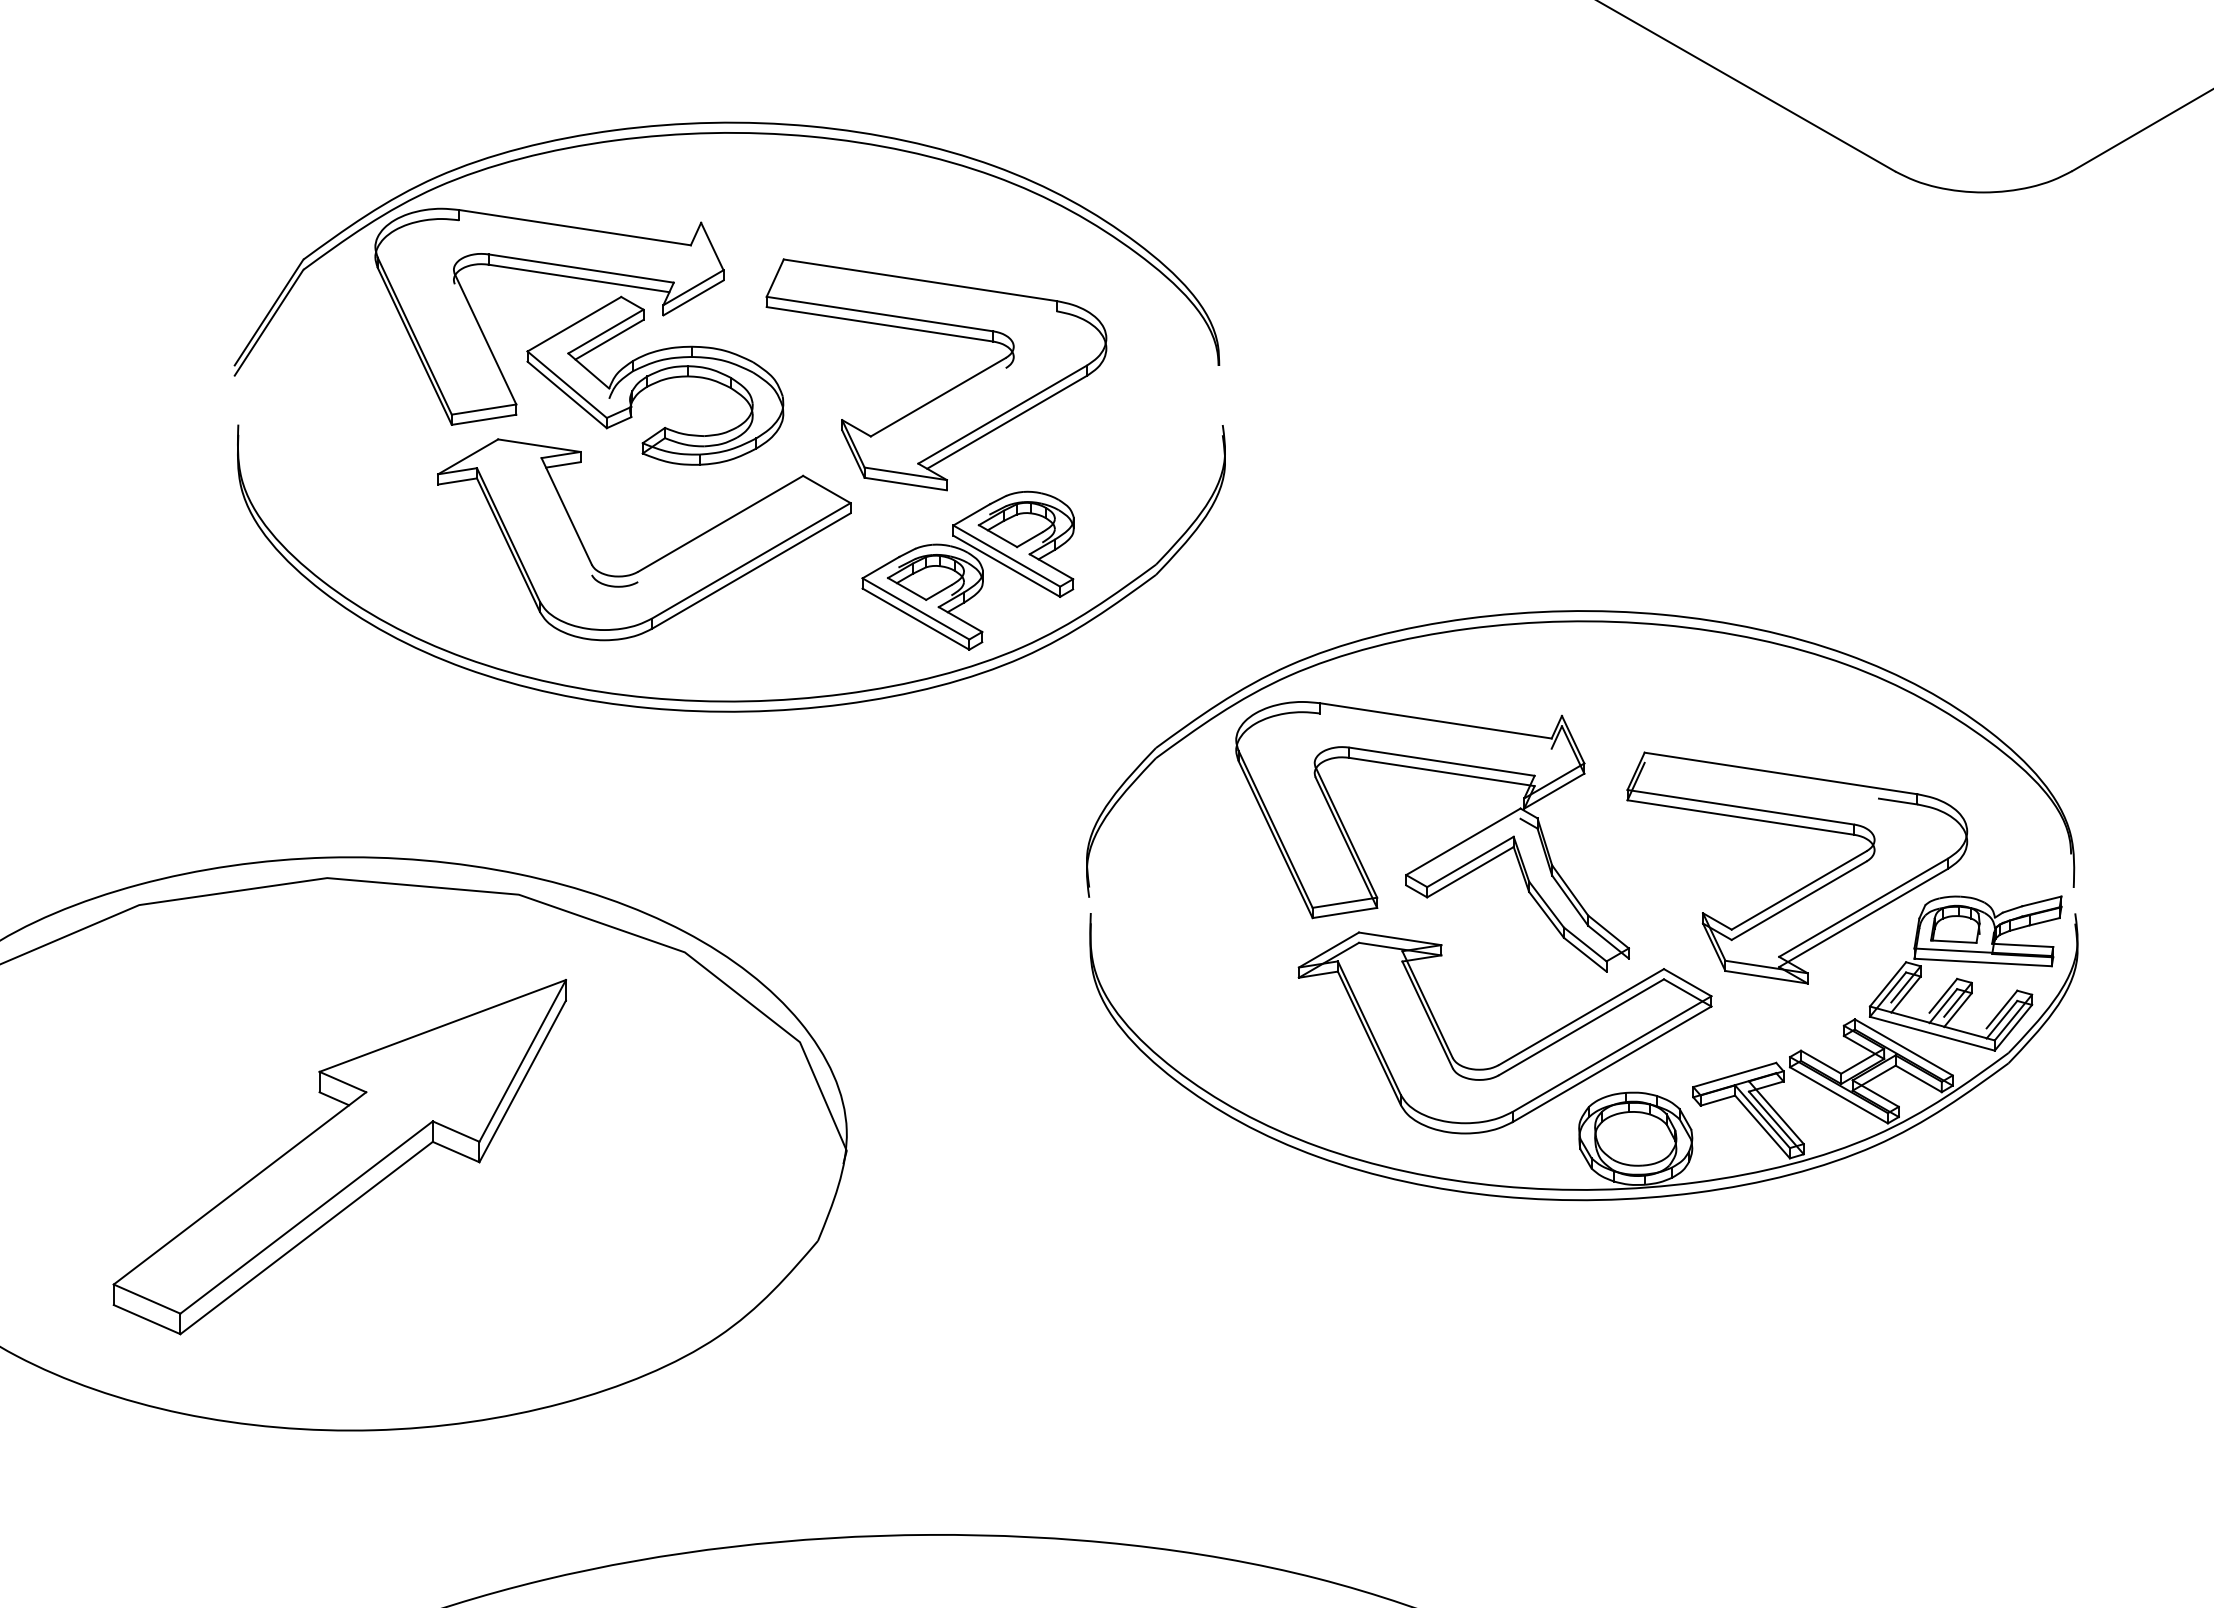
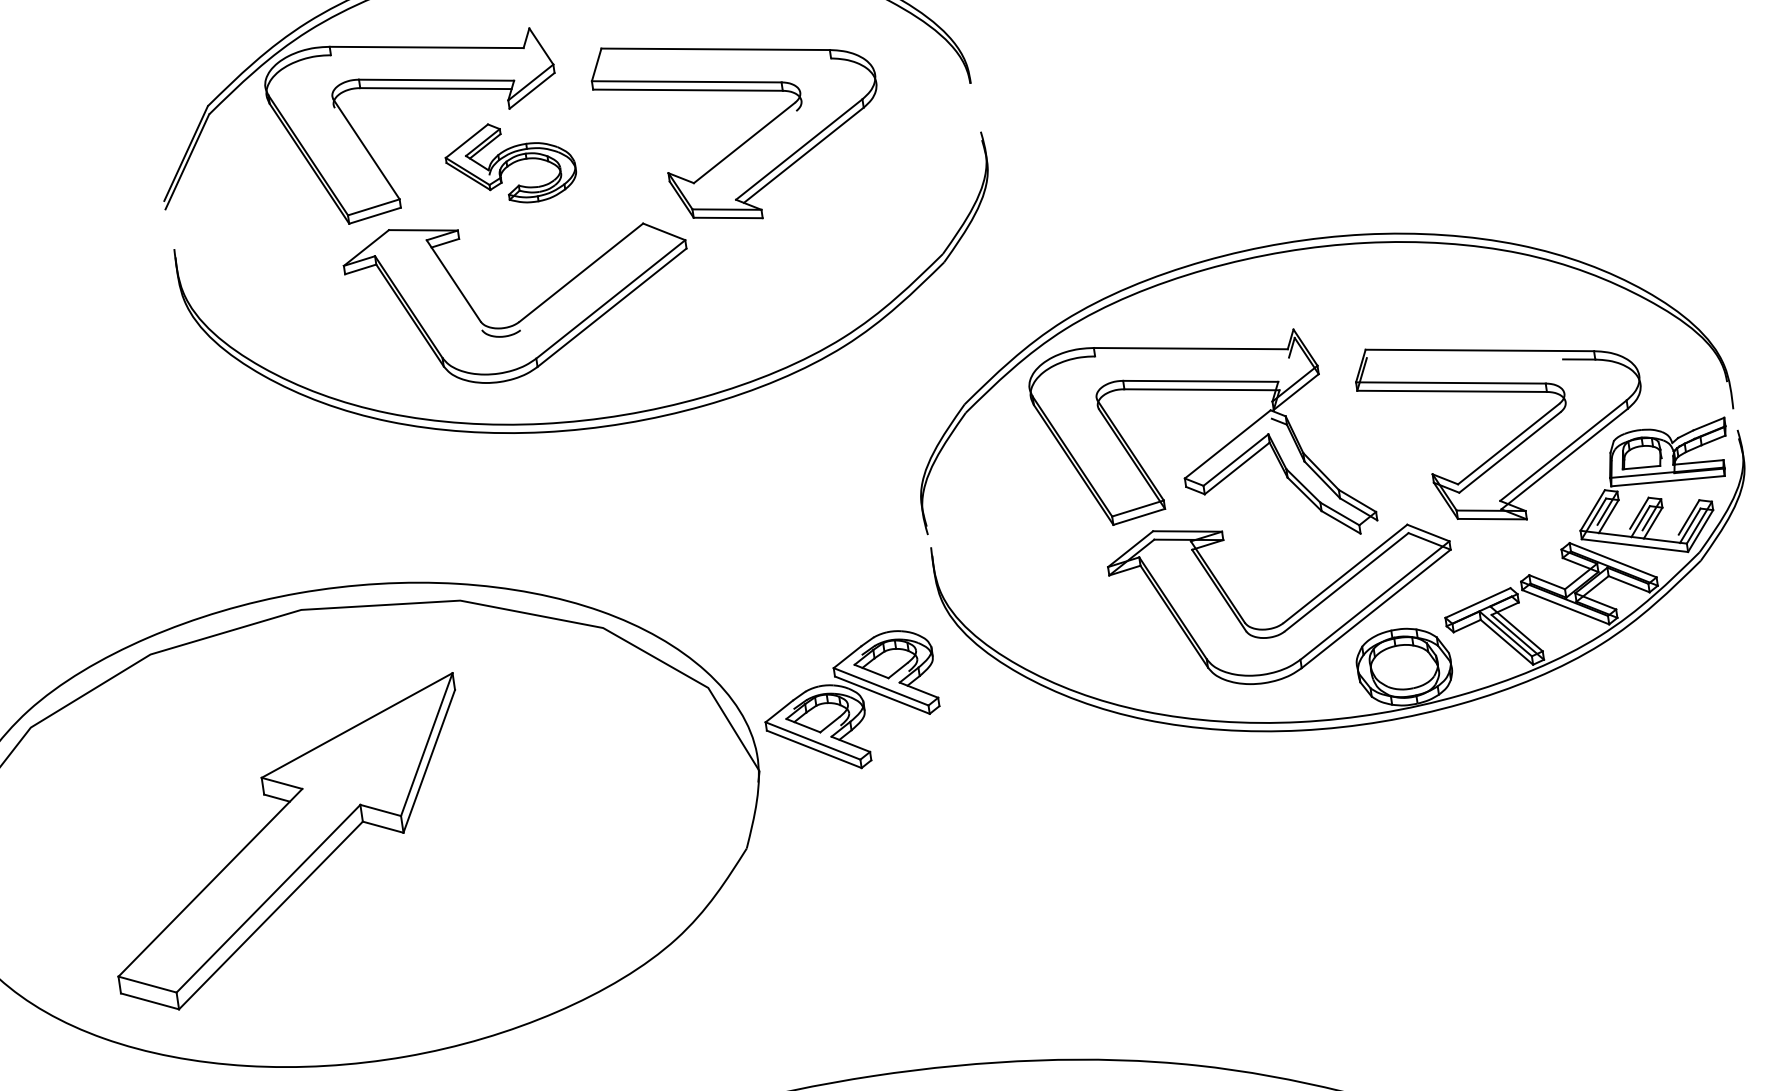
part: (655, 380) -> (510, 163), size x0.6
part: (967, 570) -> (850, 703), moved
part: (339, 1157) -> (288, 845), moved

